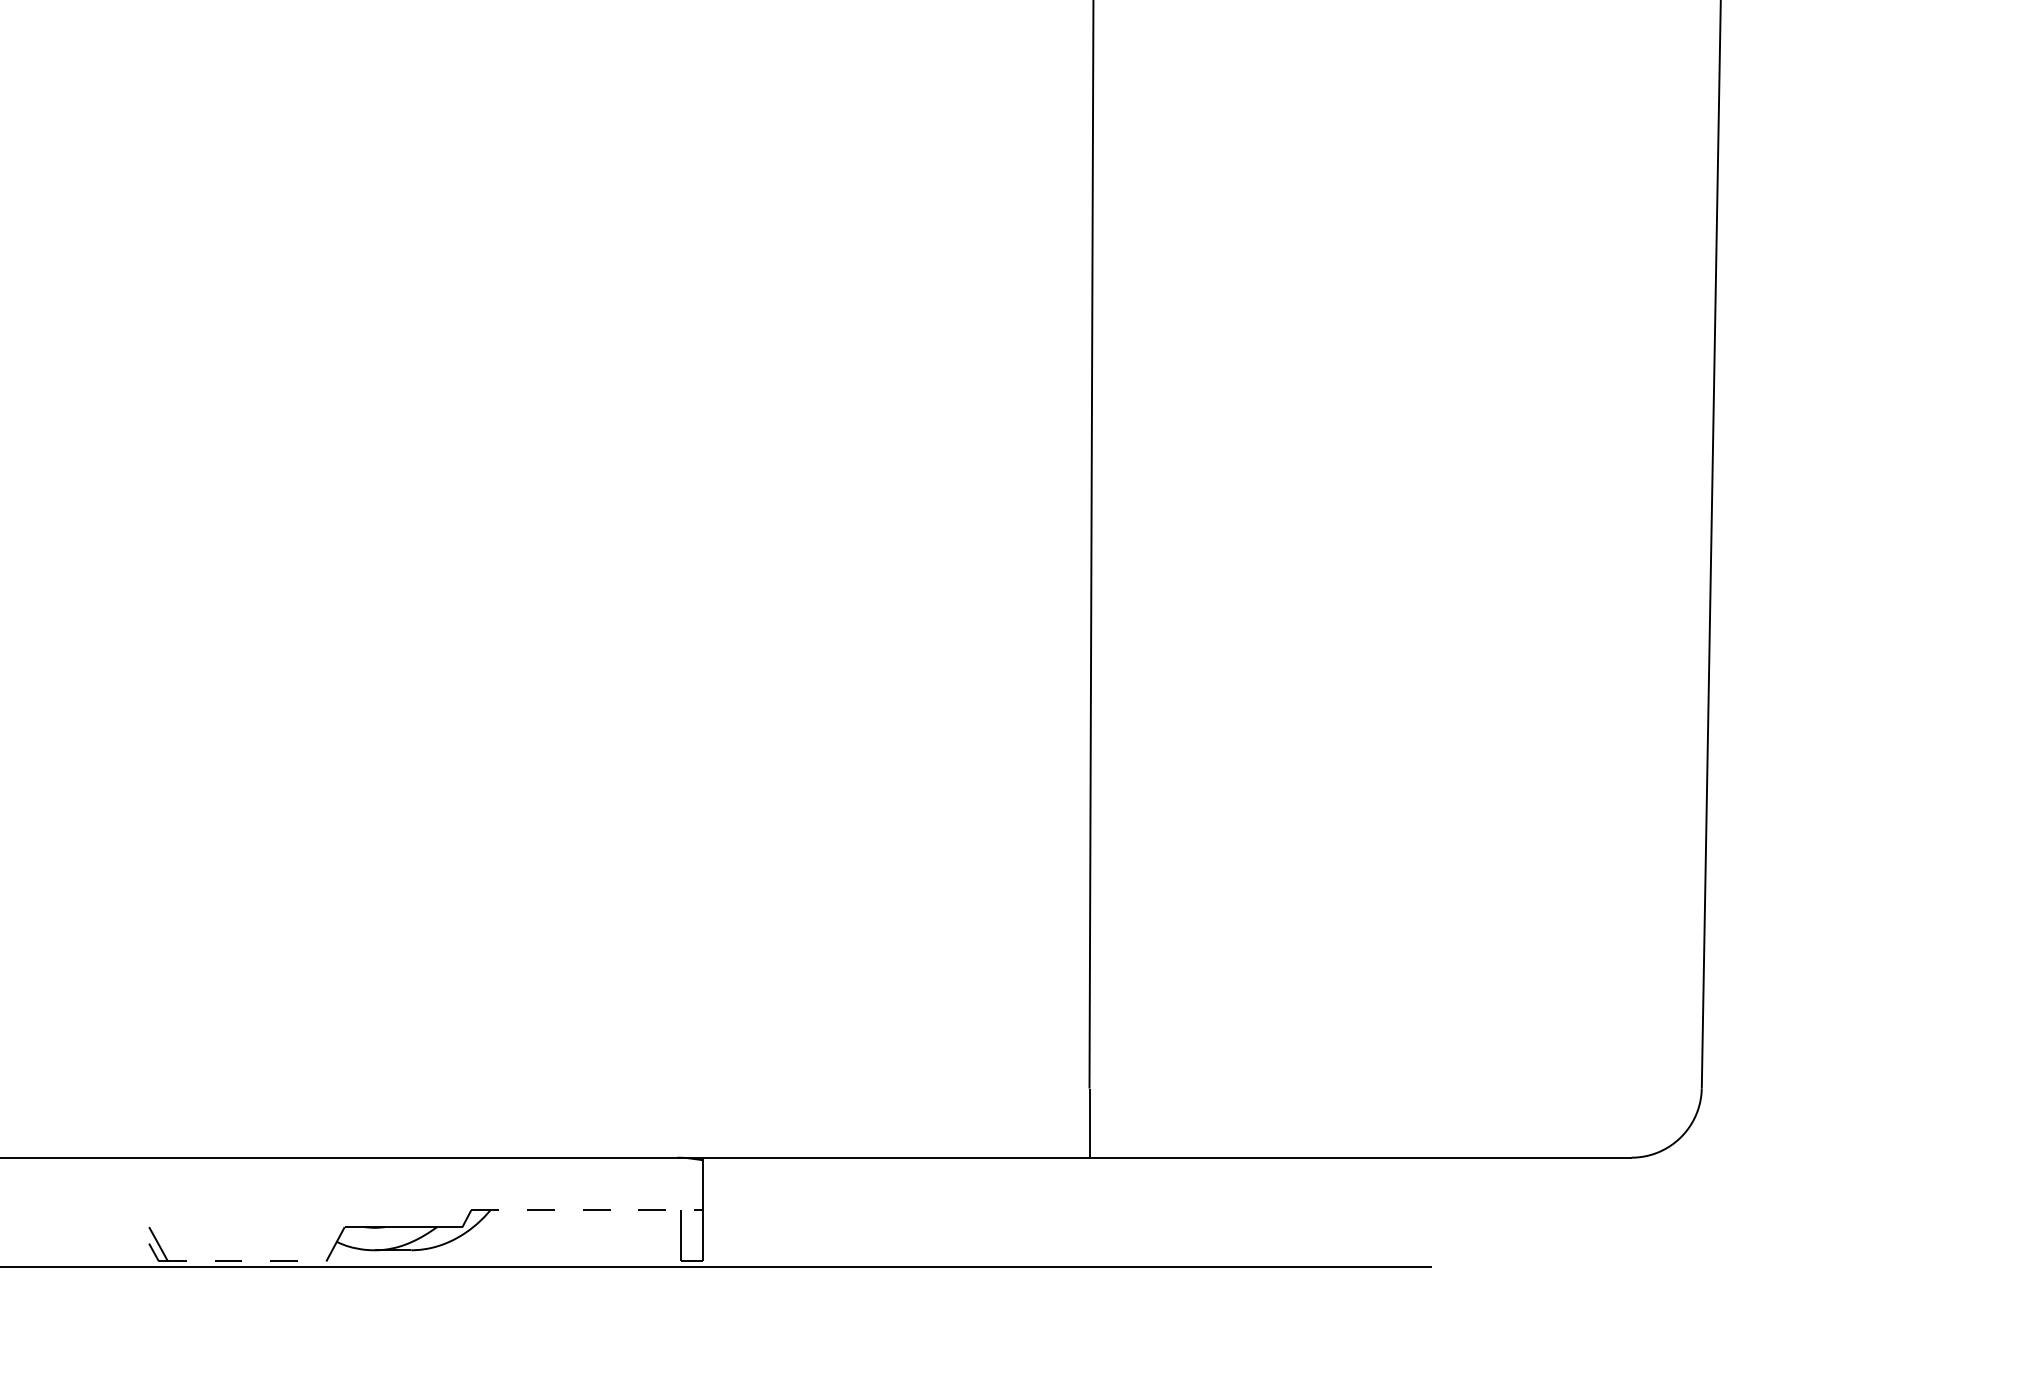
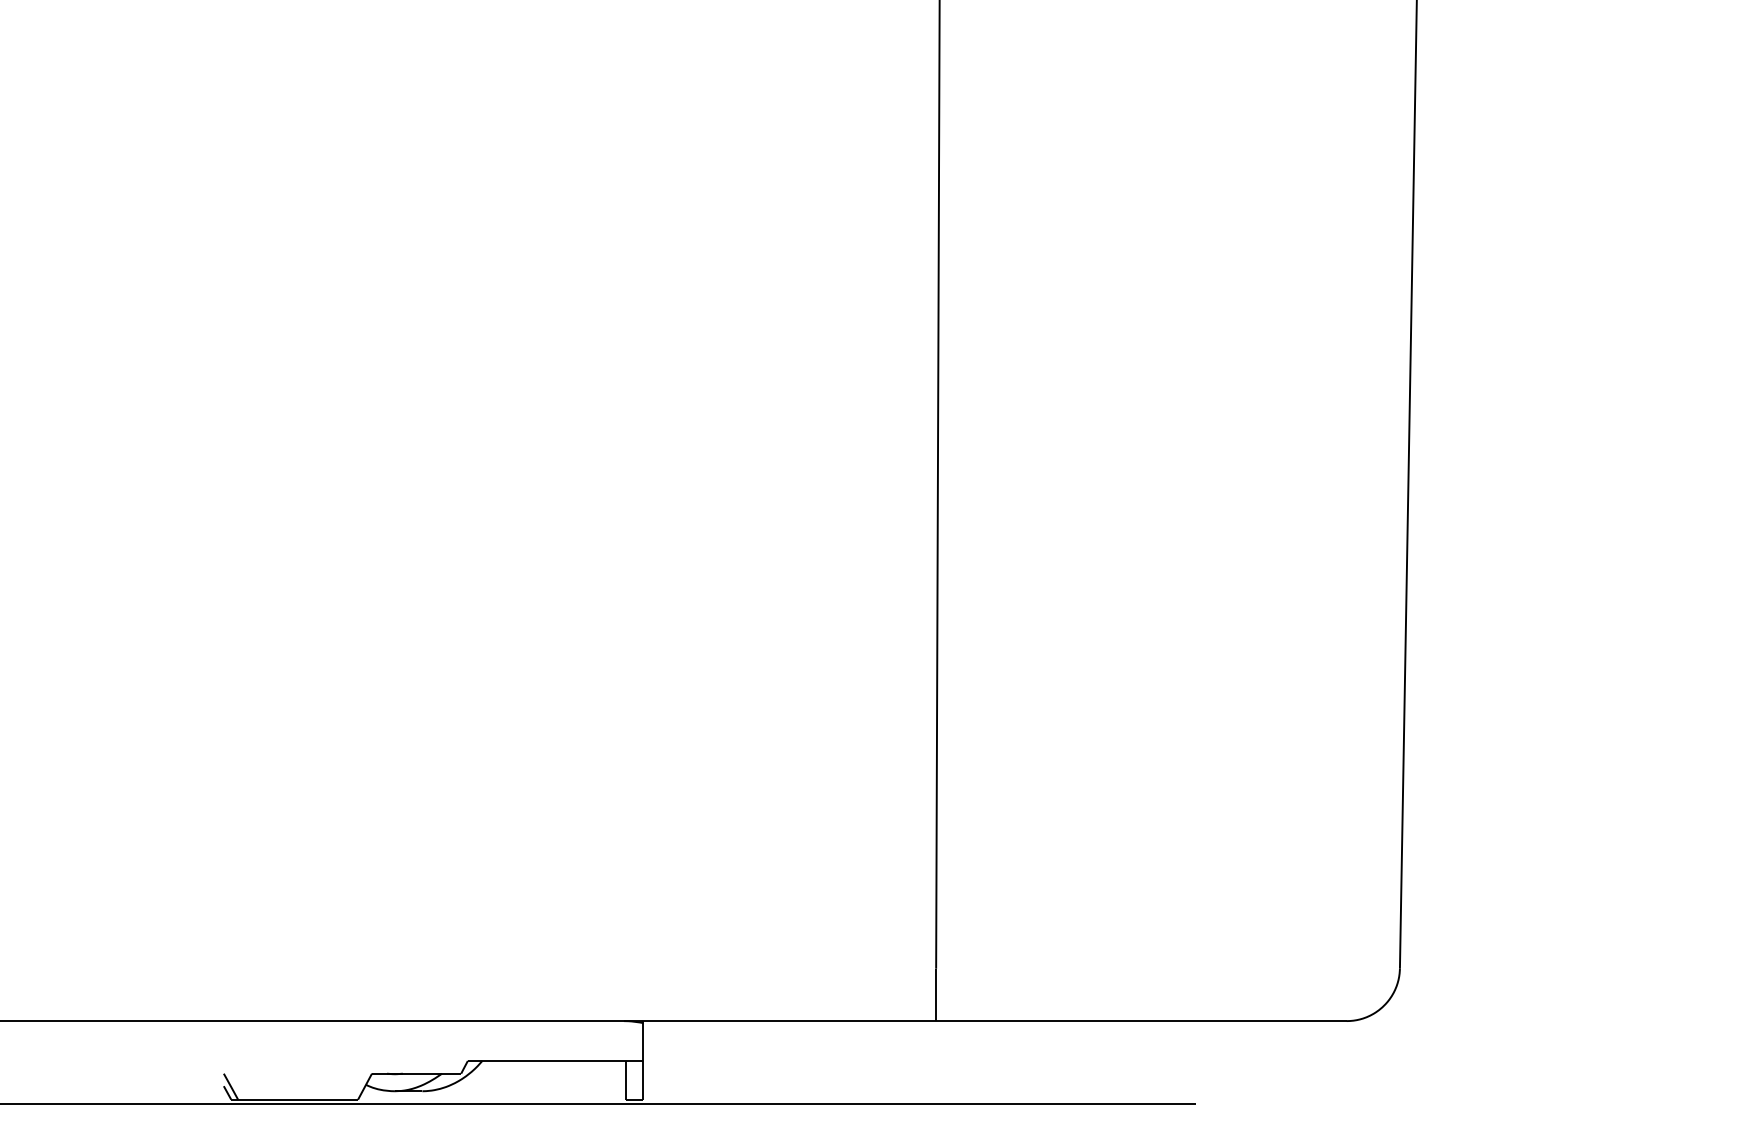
line: (586, 1209) -> (555, 1060), dashed -> solid
line: (243, 1261) -> (295, 1099), dashed -> solid

